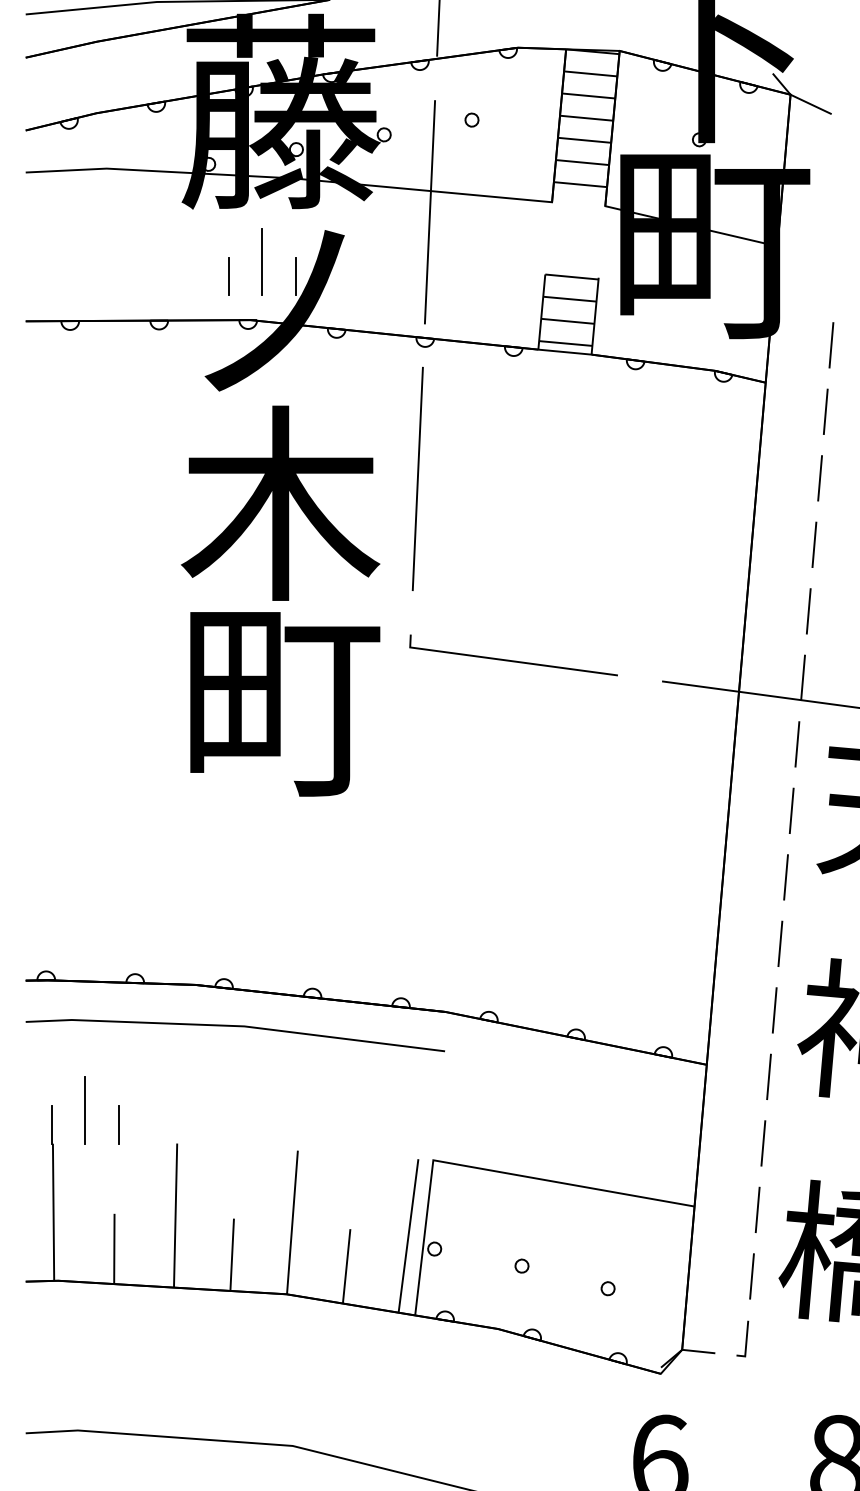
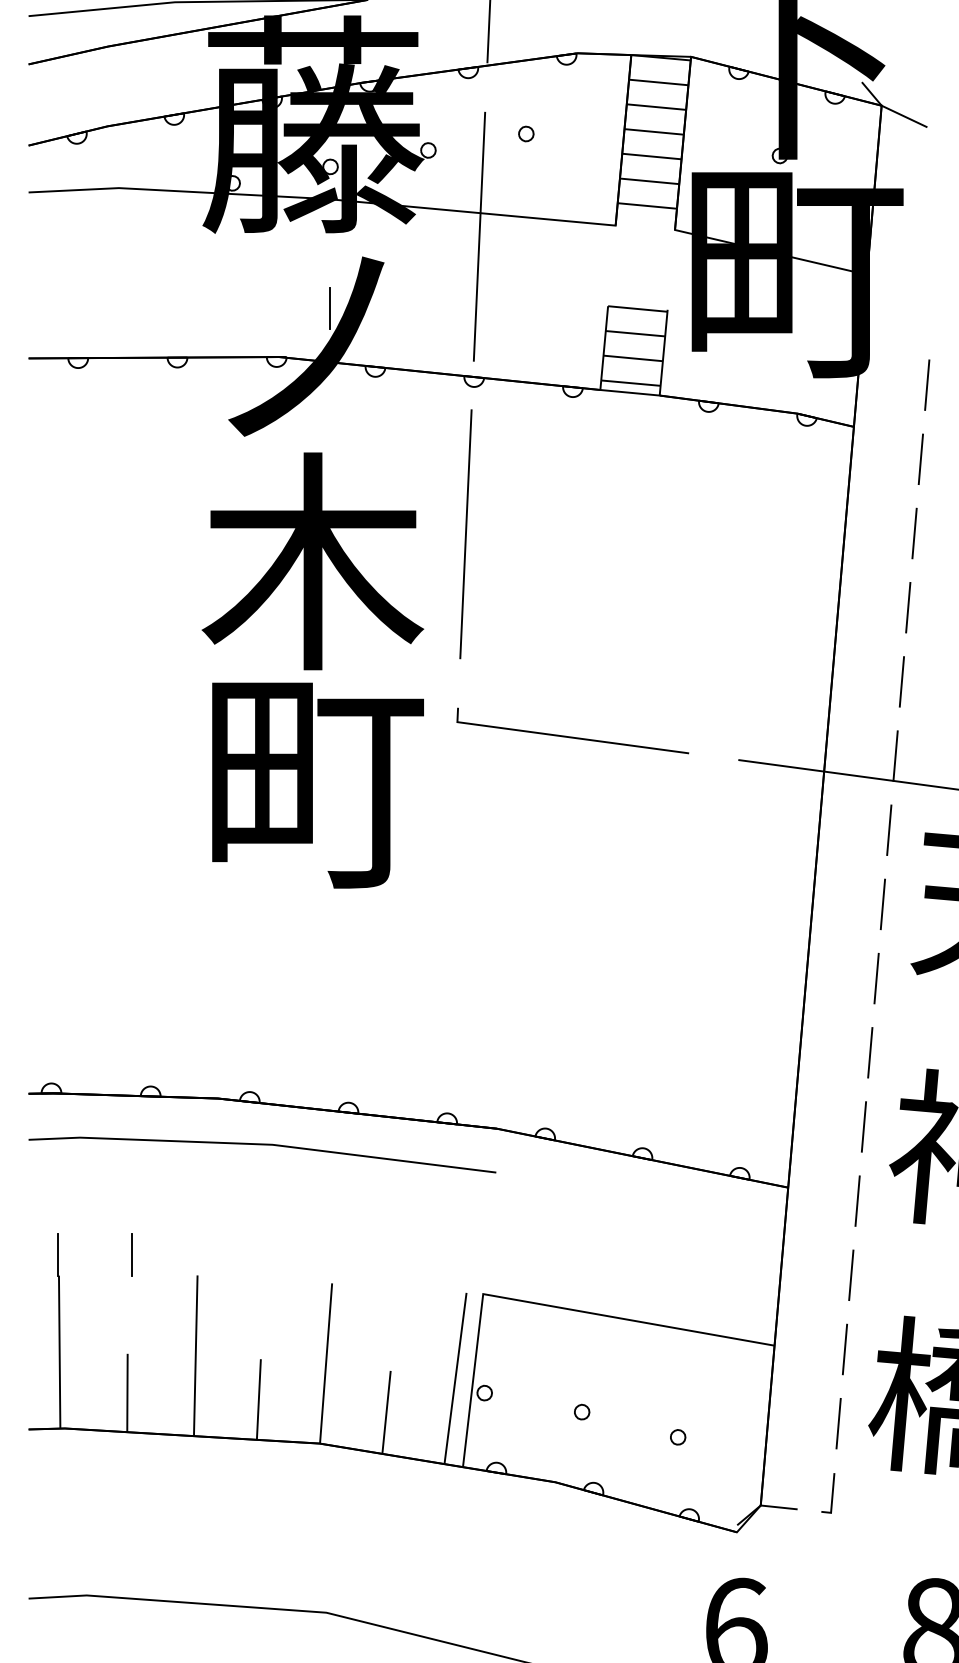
line: (261, 261) -> (291, 291), removed
line: (229, 276) -> (255, 308), removed
line: (85, 1110) -> (95, 1238), removed

